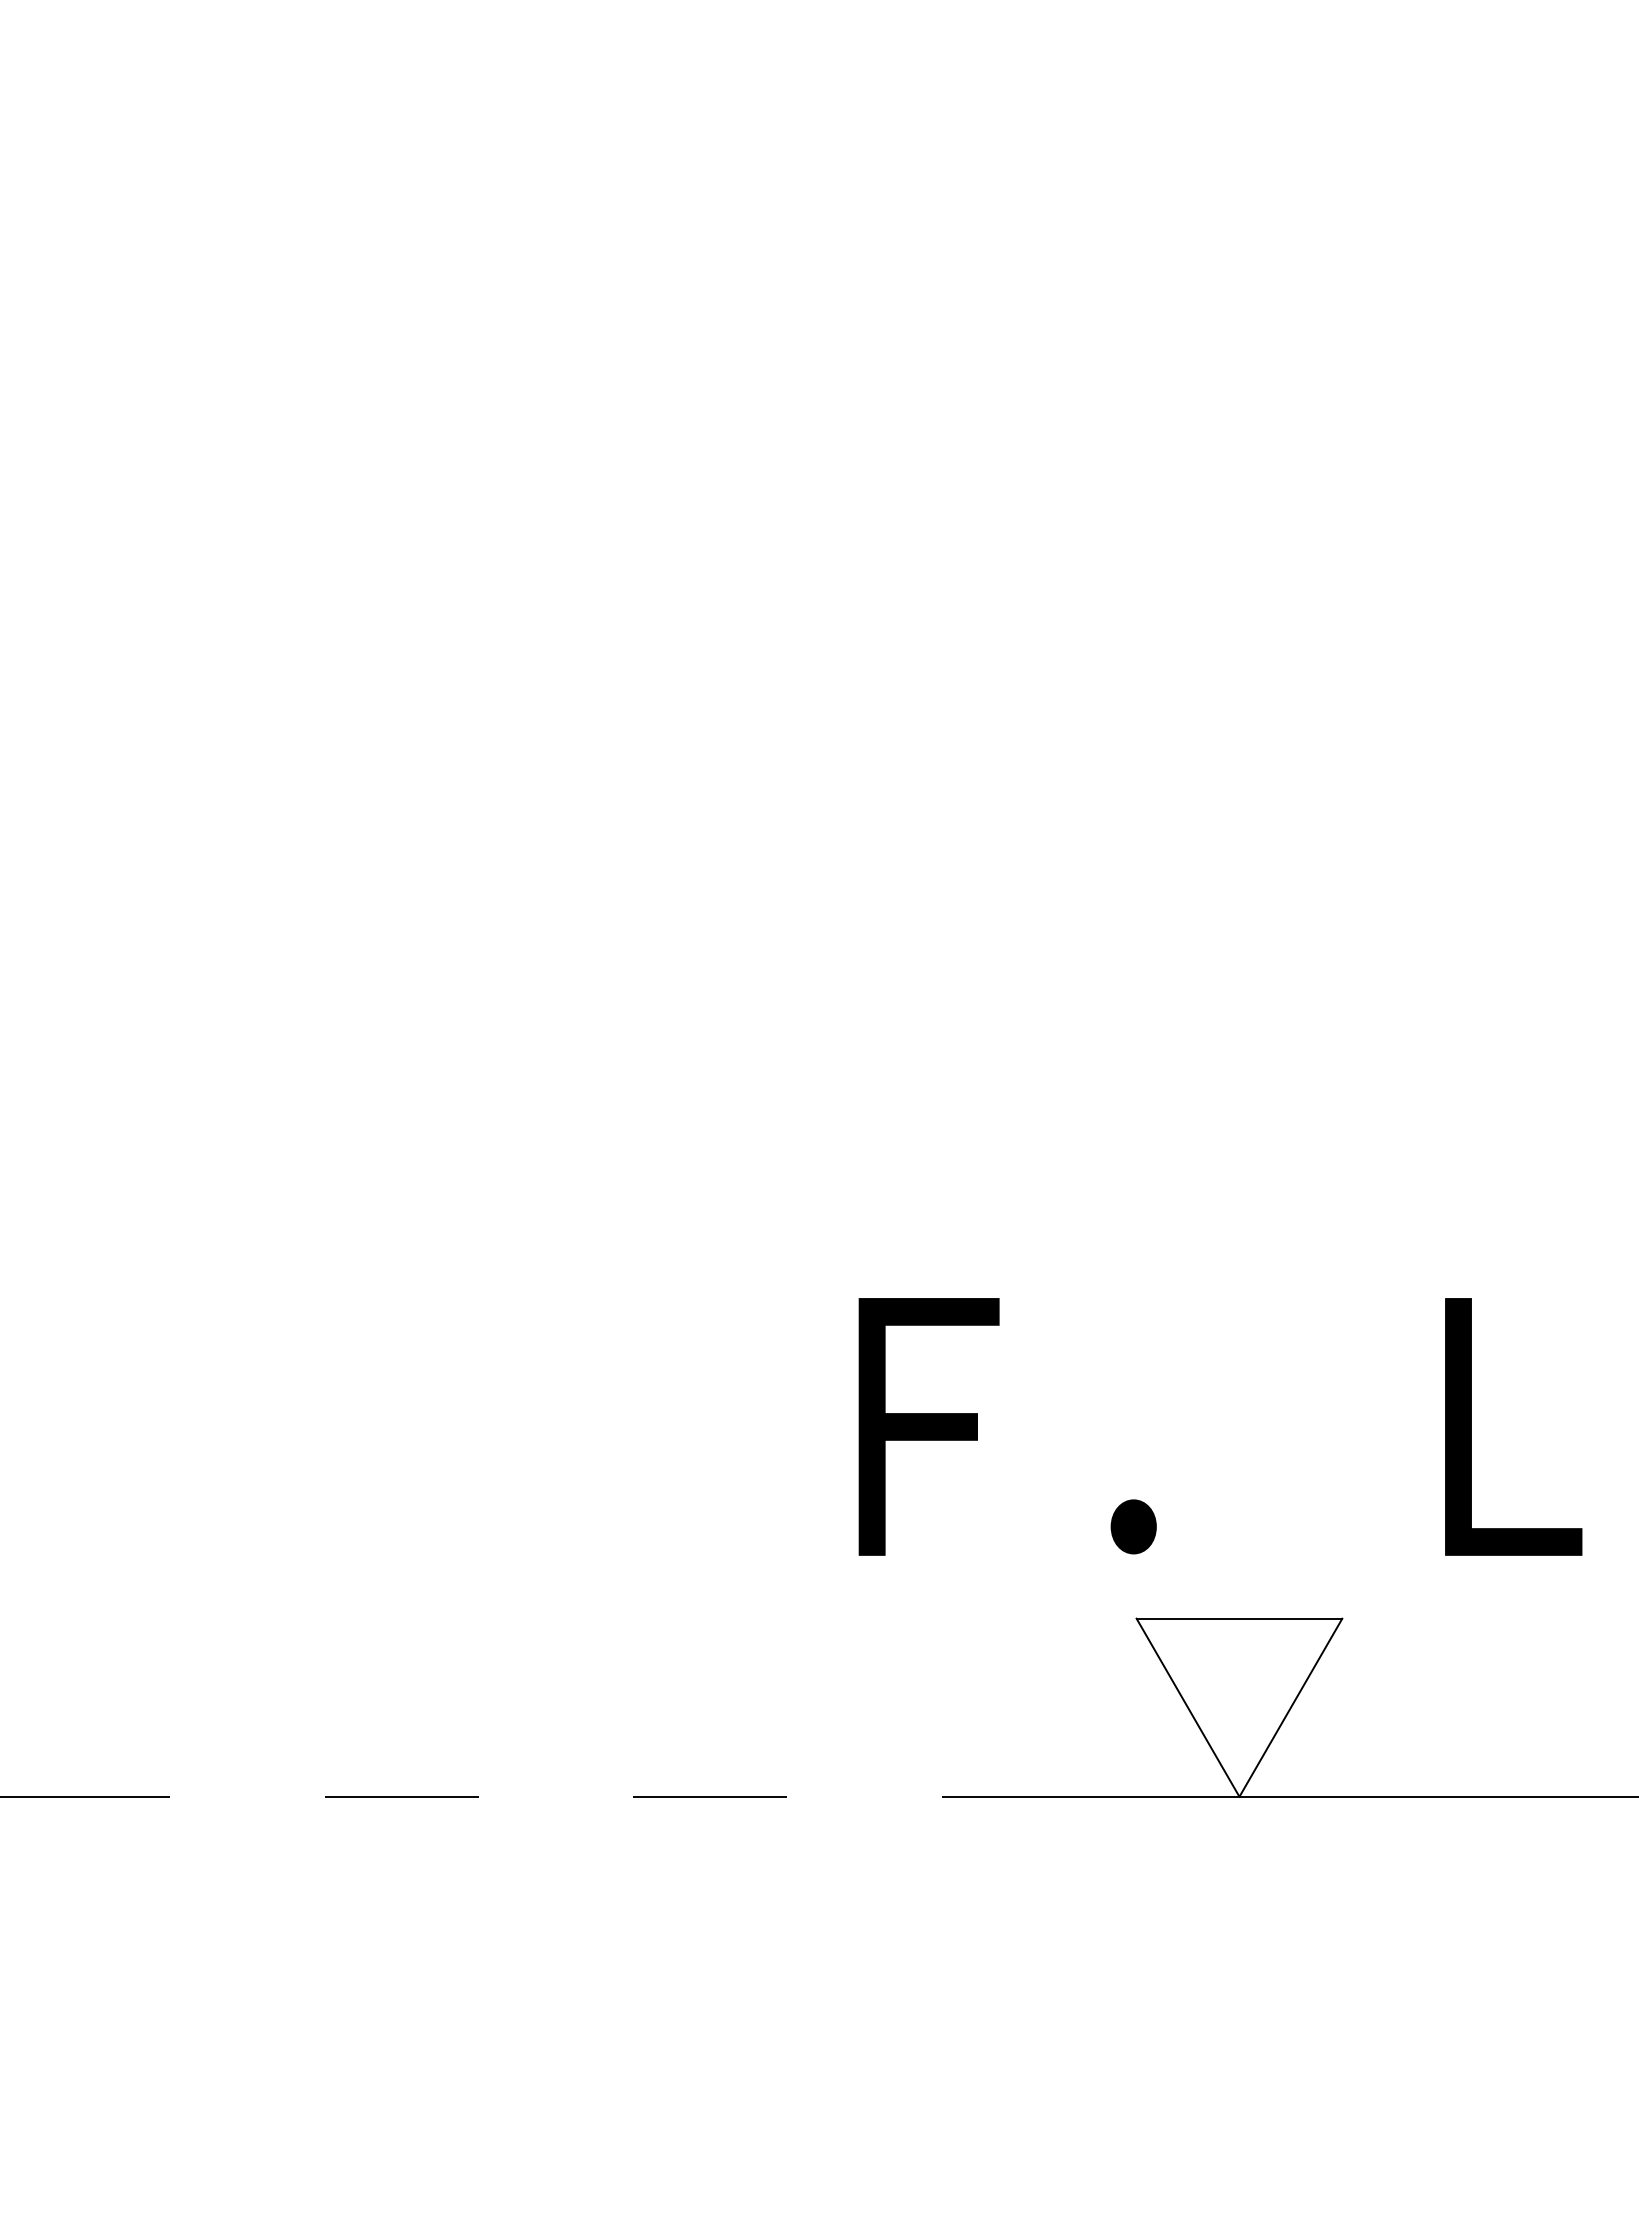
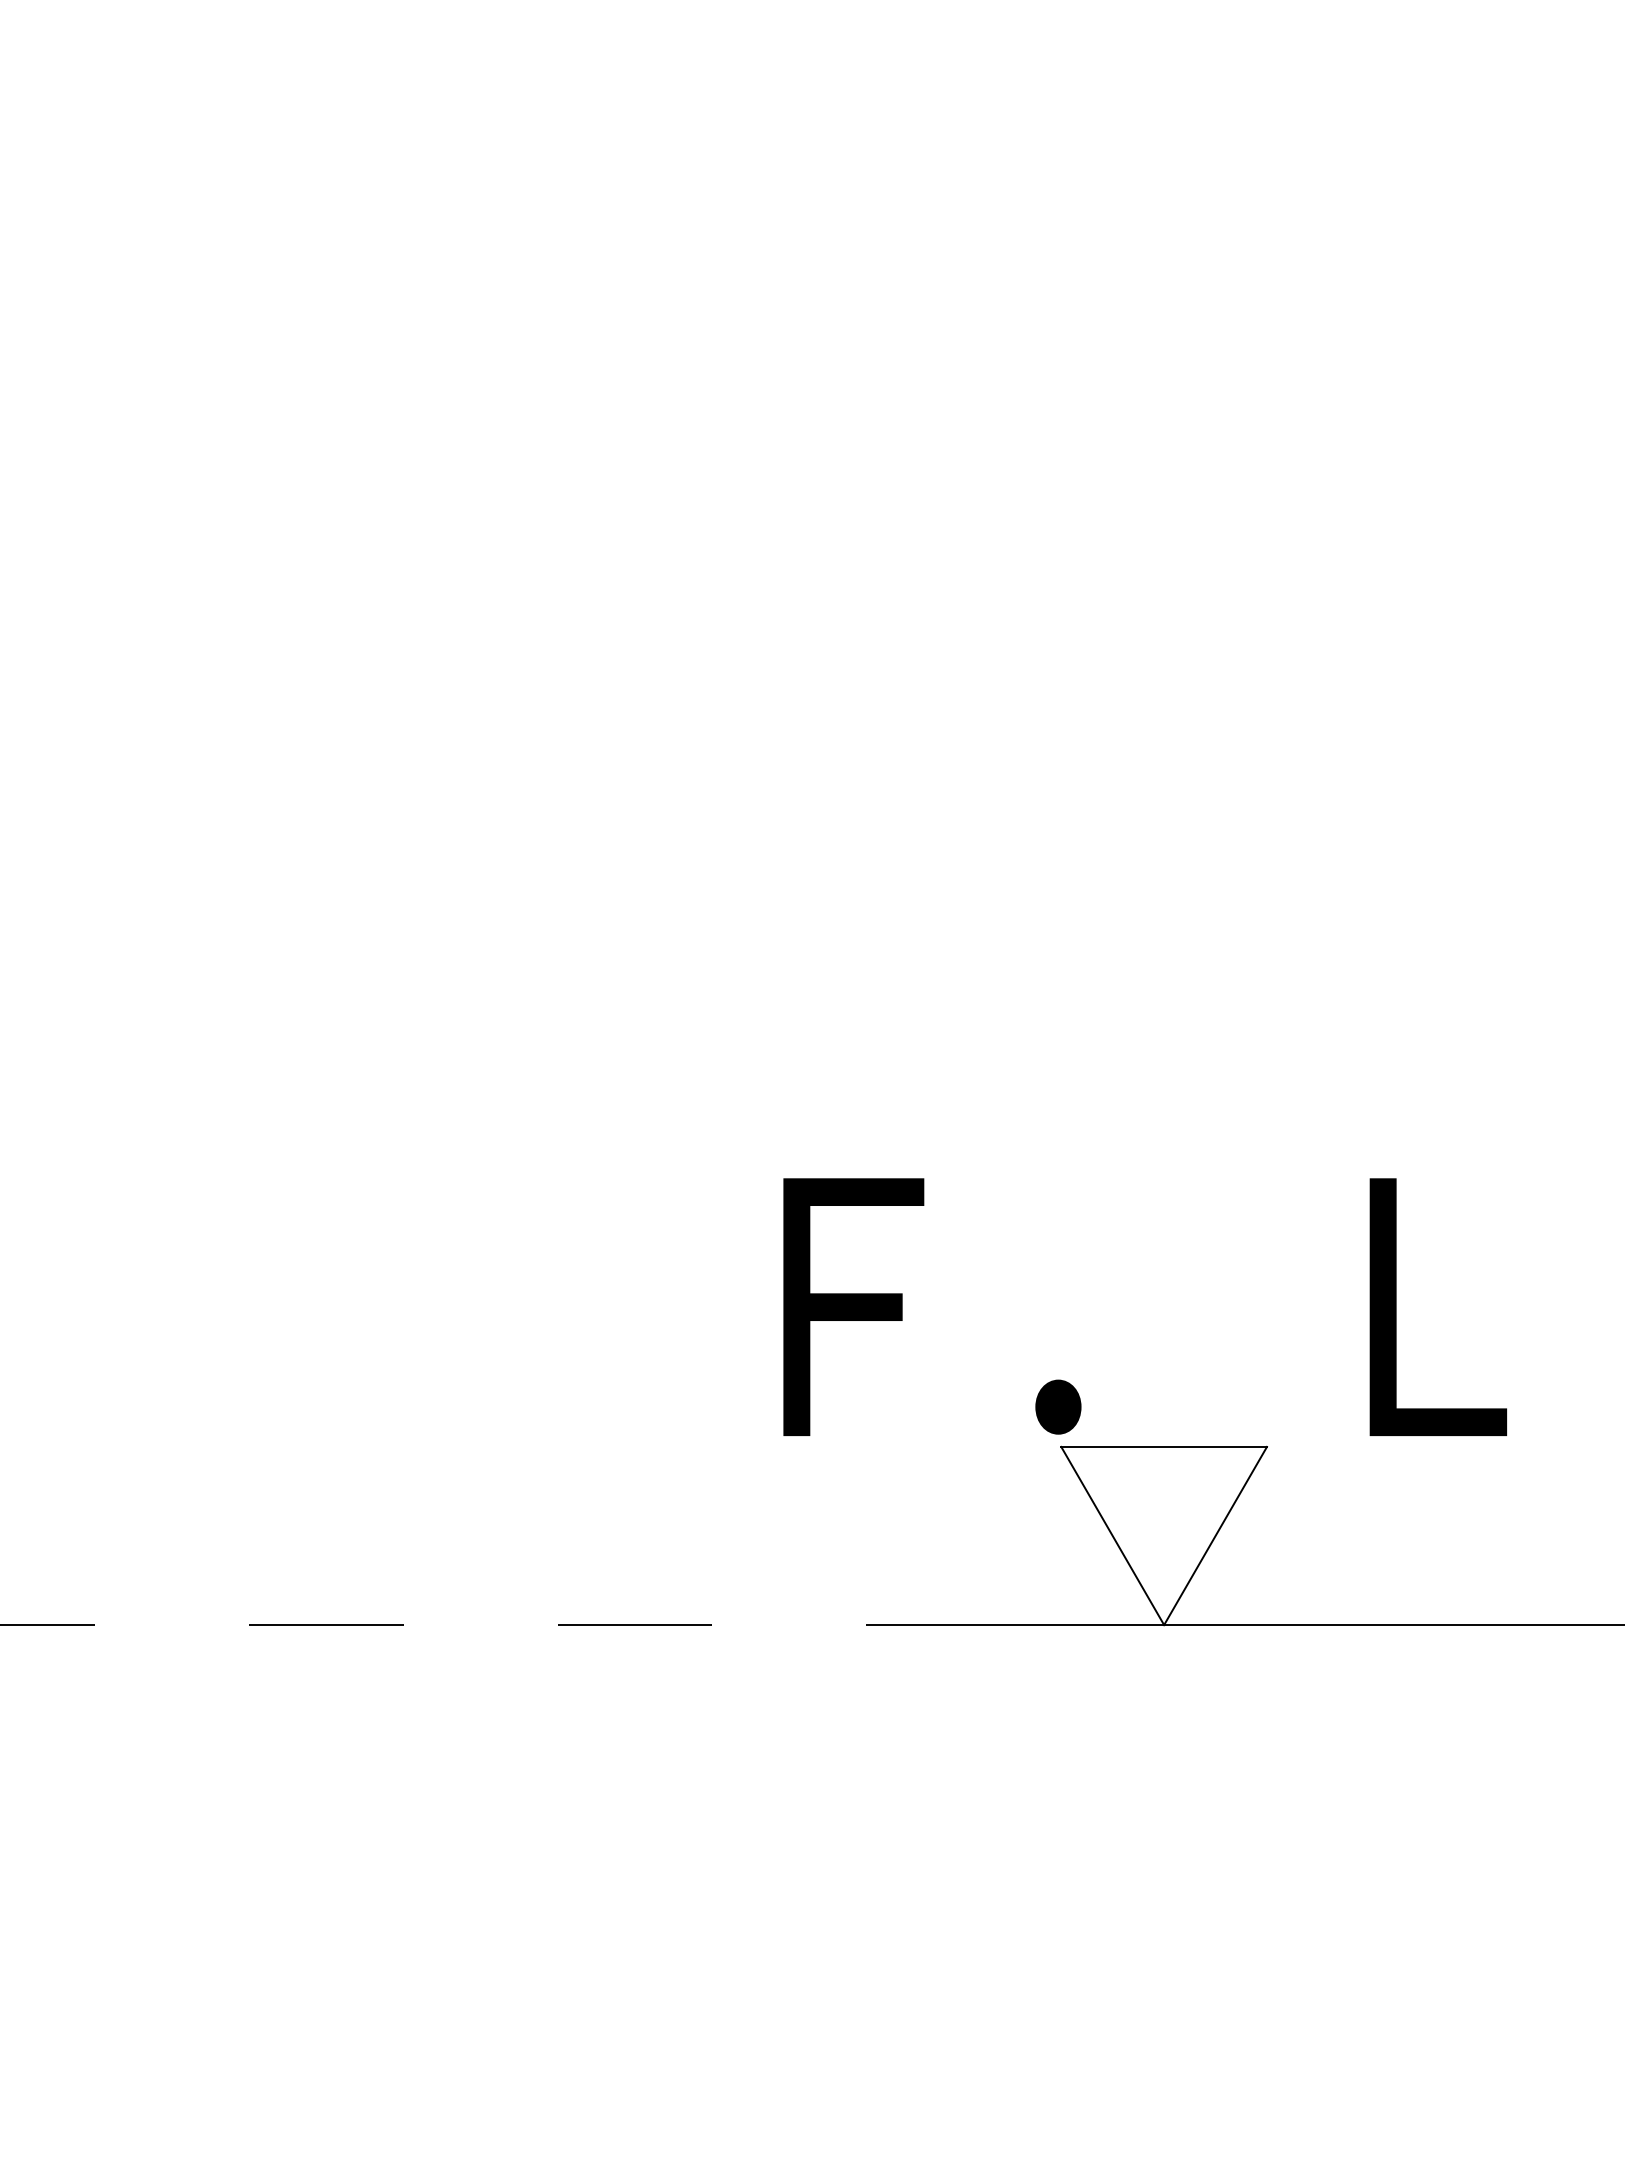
text: (1220, 1426) -> (1145, 1306), moved

